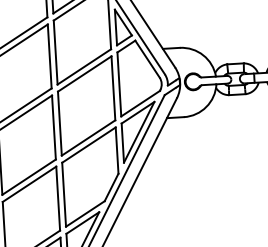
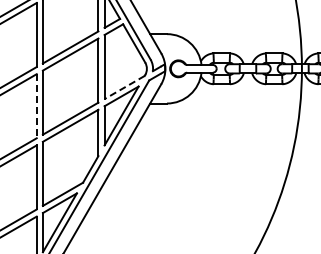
line: (140, 103) -> (124, 87), solid -> dashed
line: (53, 127) -> (36, 106), solid -> dashed

